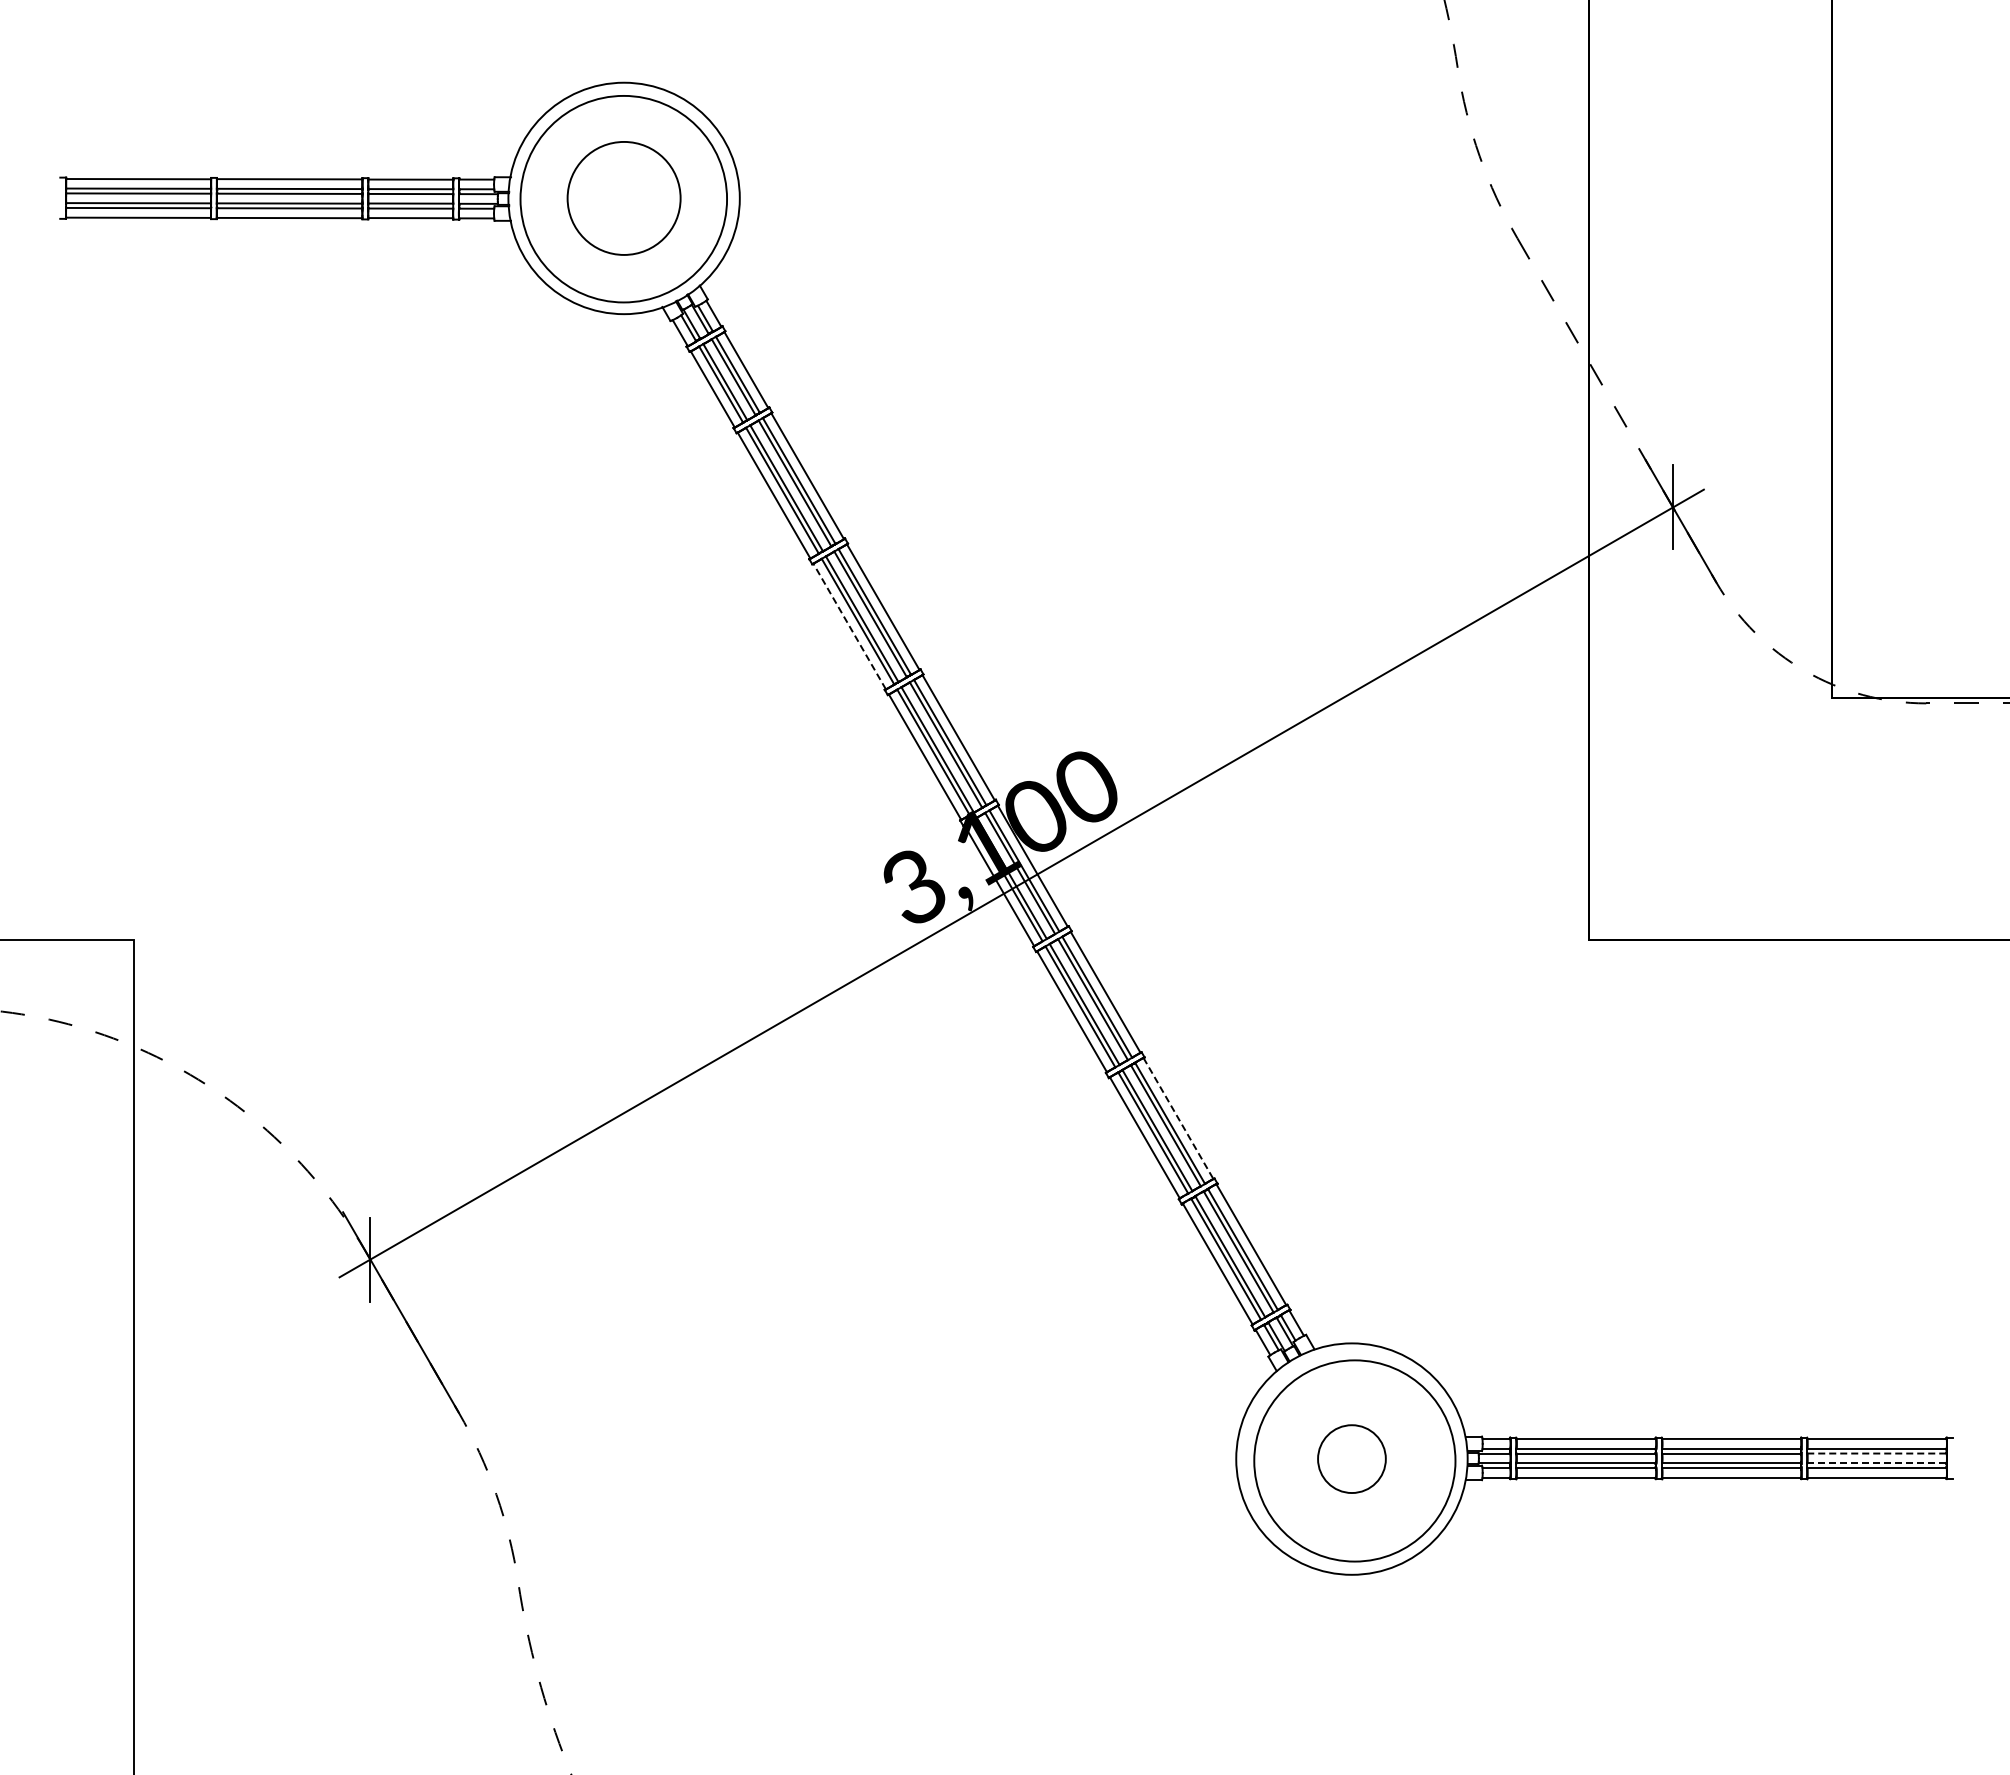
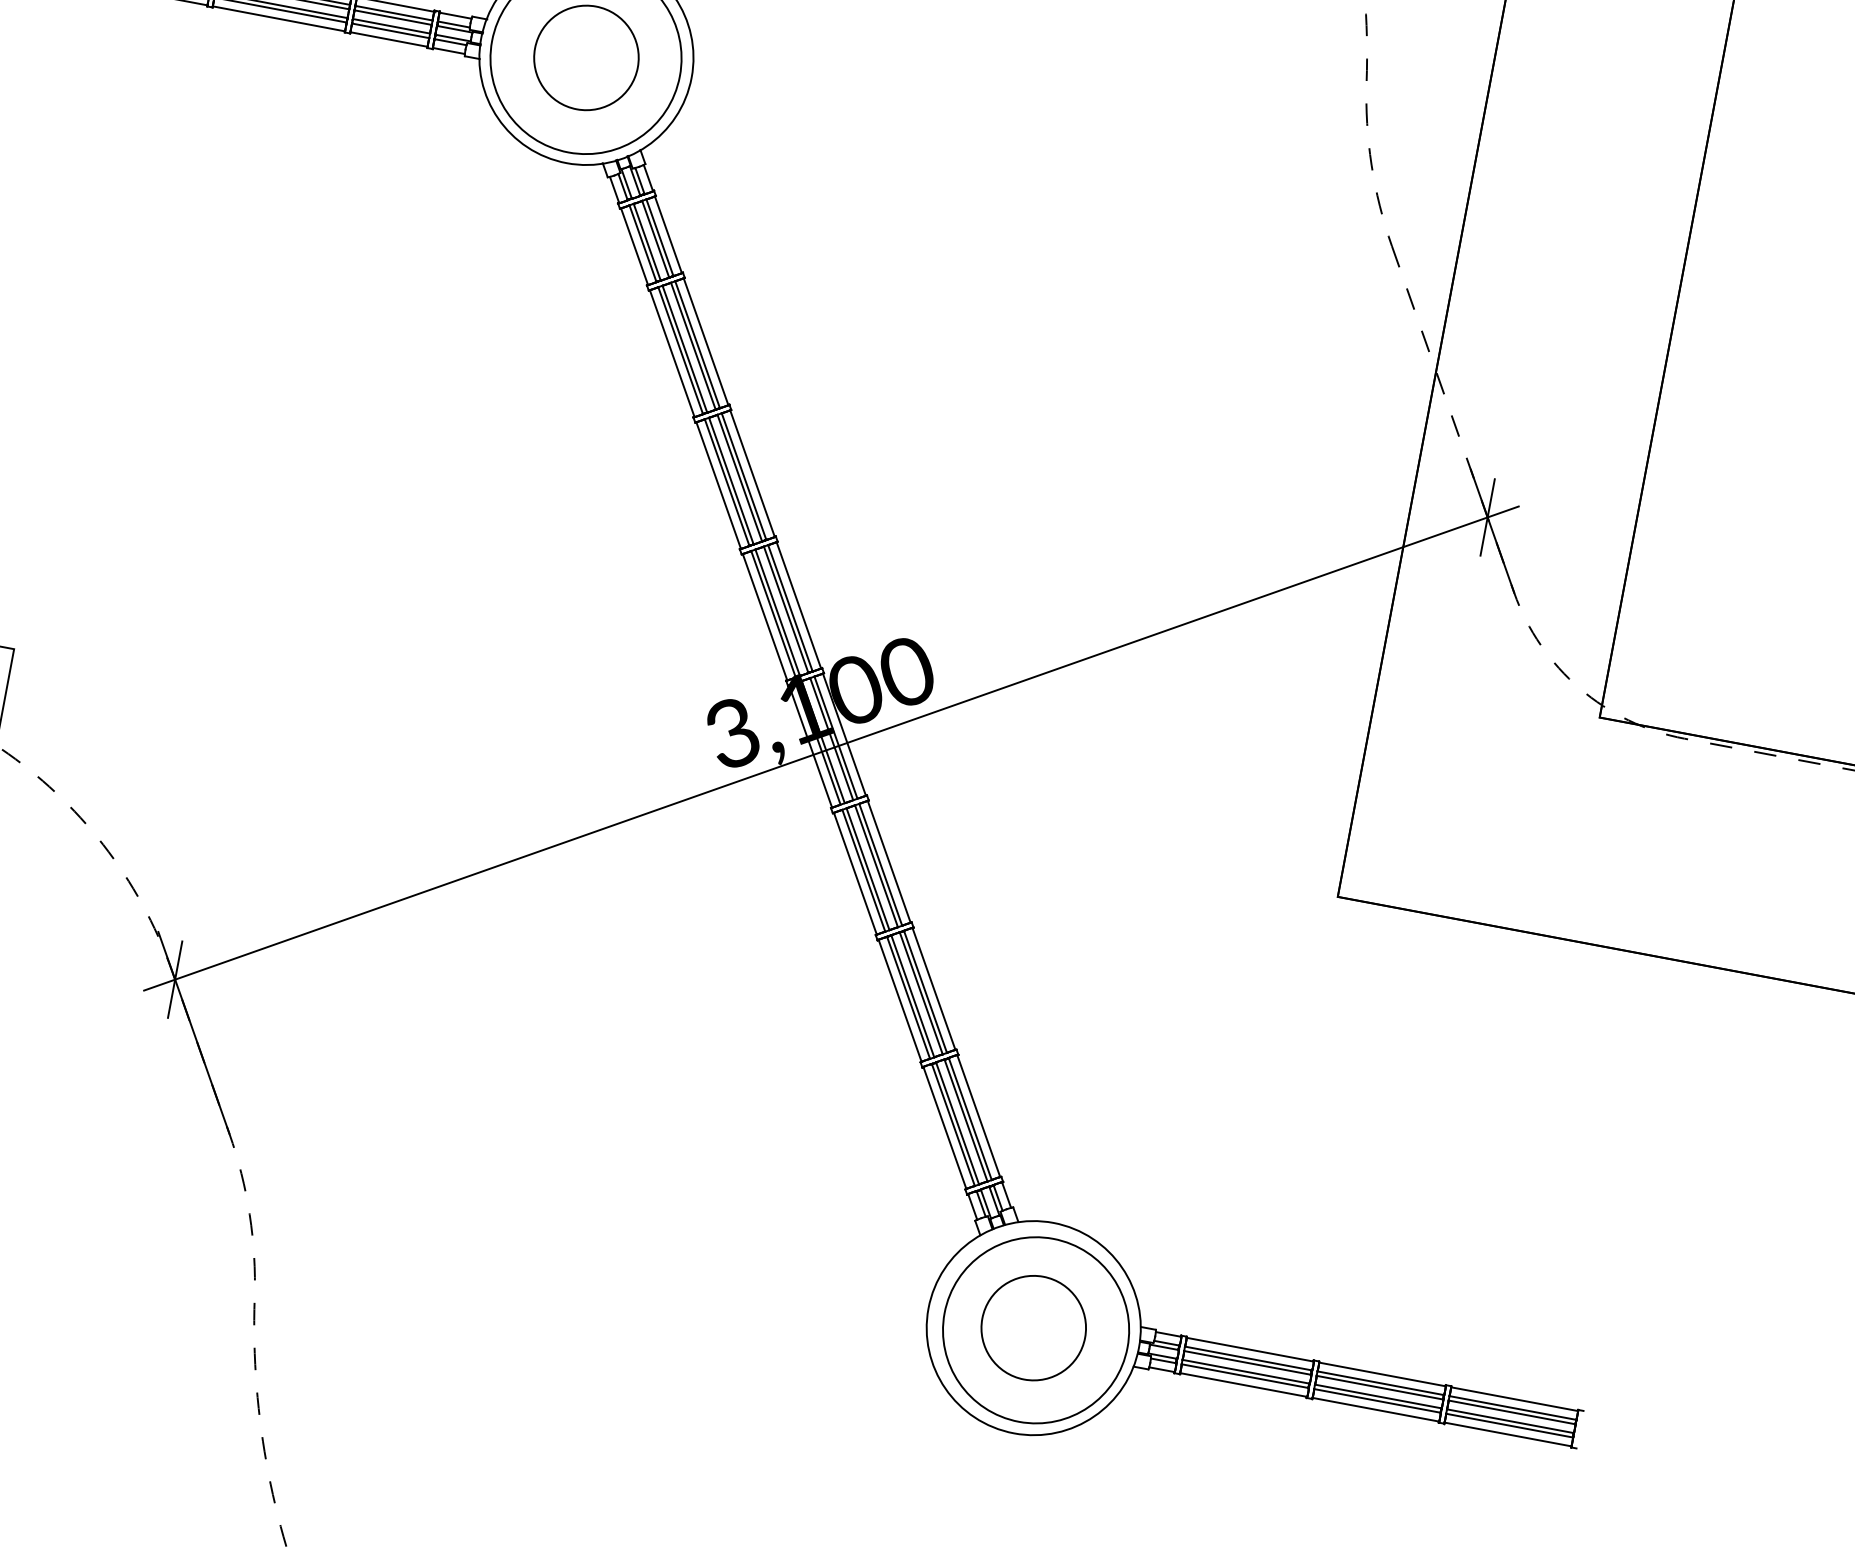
line: (849, 626) -> (718, 485), dashed -> solid
line: (1178, 1118) -> (933, 988), dashed -> solid
line: (1876, 1453) -> (1511, 1412), dashed -> solid
circle: (1351, 1458) -> (1033, 1327), size x1.67
line: (1876, 1463) -> (1509, 1421), dashed -> solid

